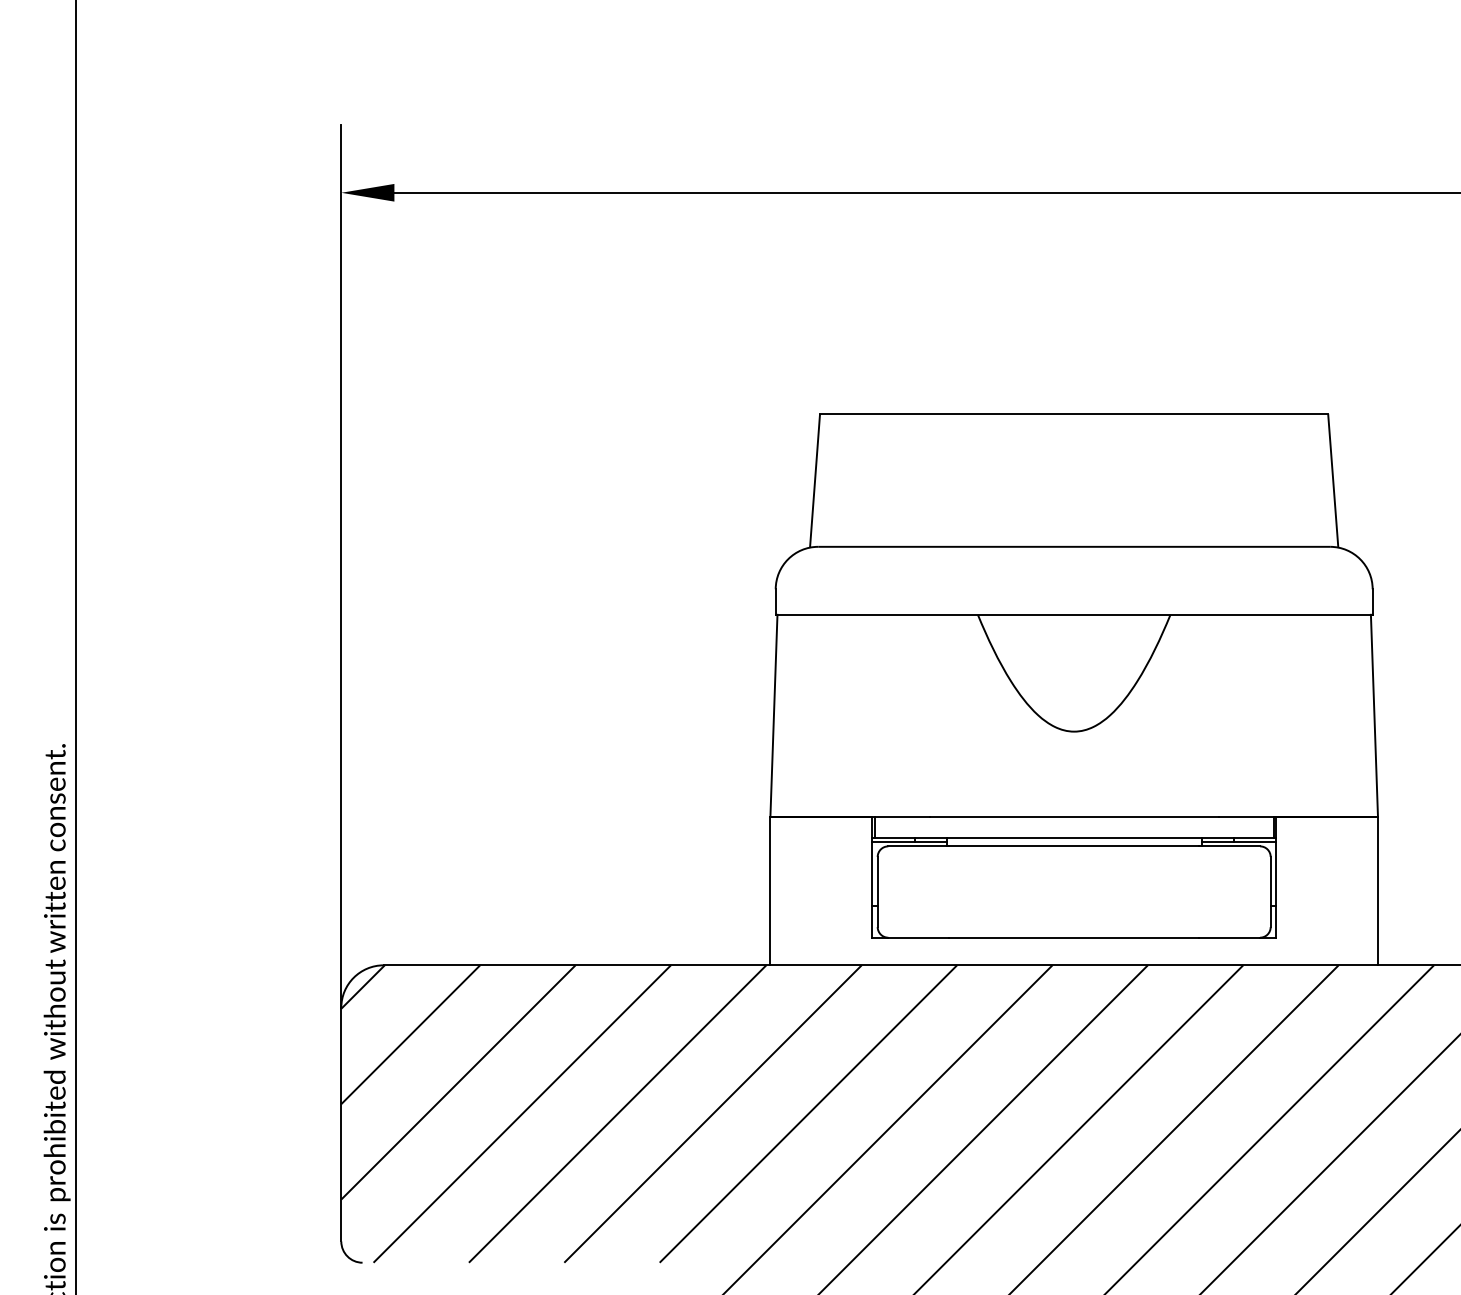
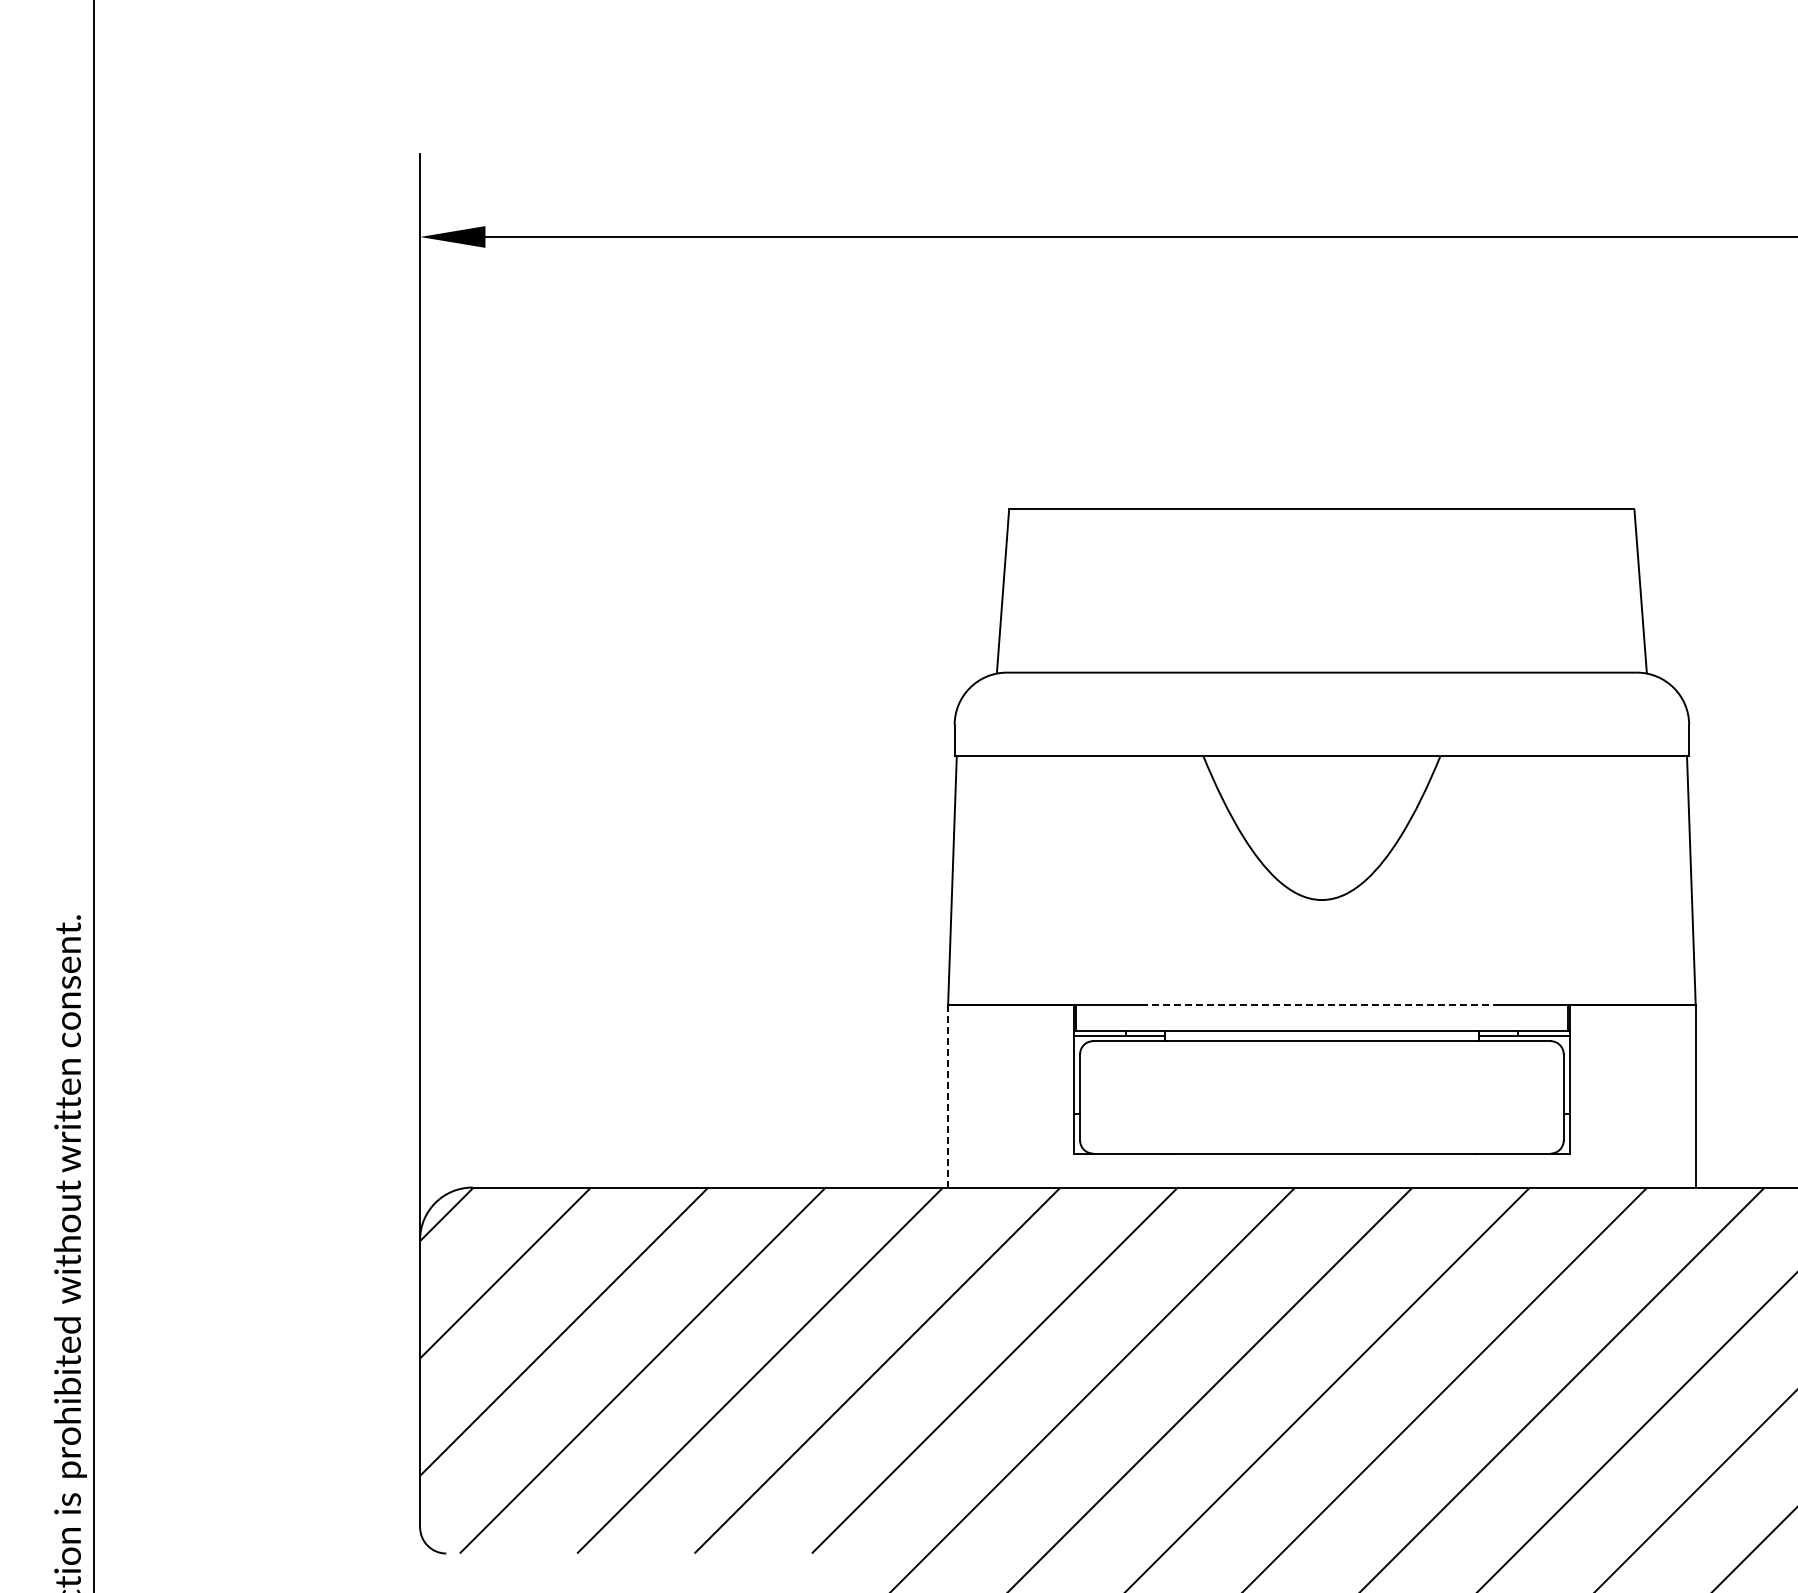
line: (1073, 816) -> (1321, 1004), solid -> dashed
line: (770, 891) -> (948, 1096), solid -> dashed

